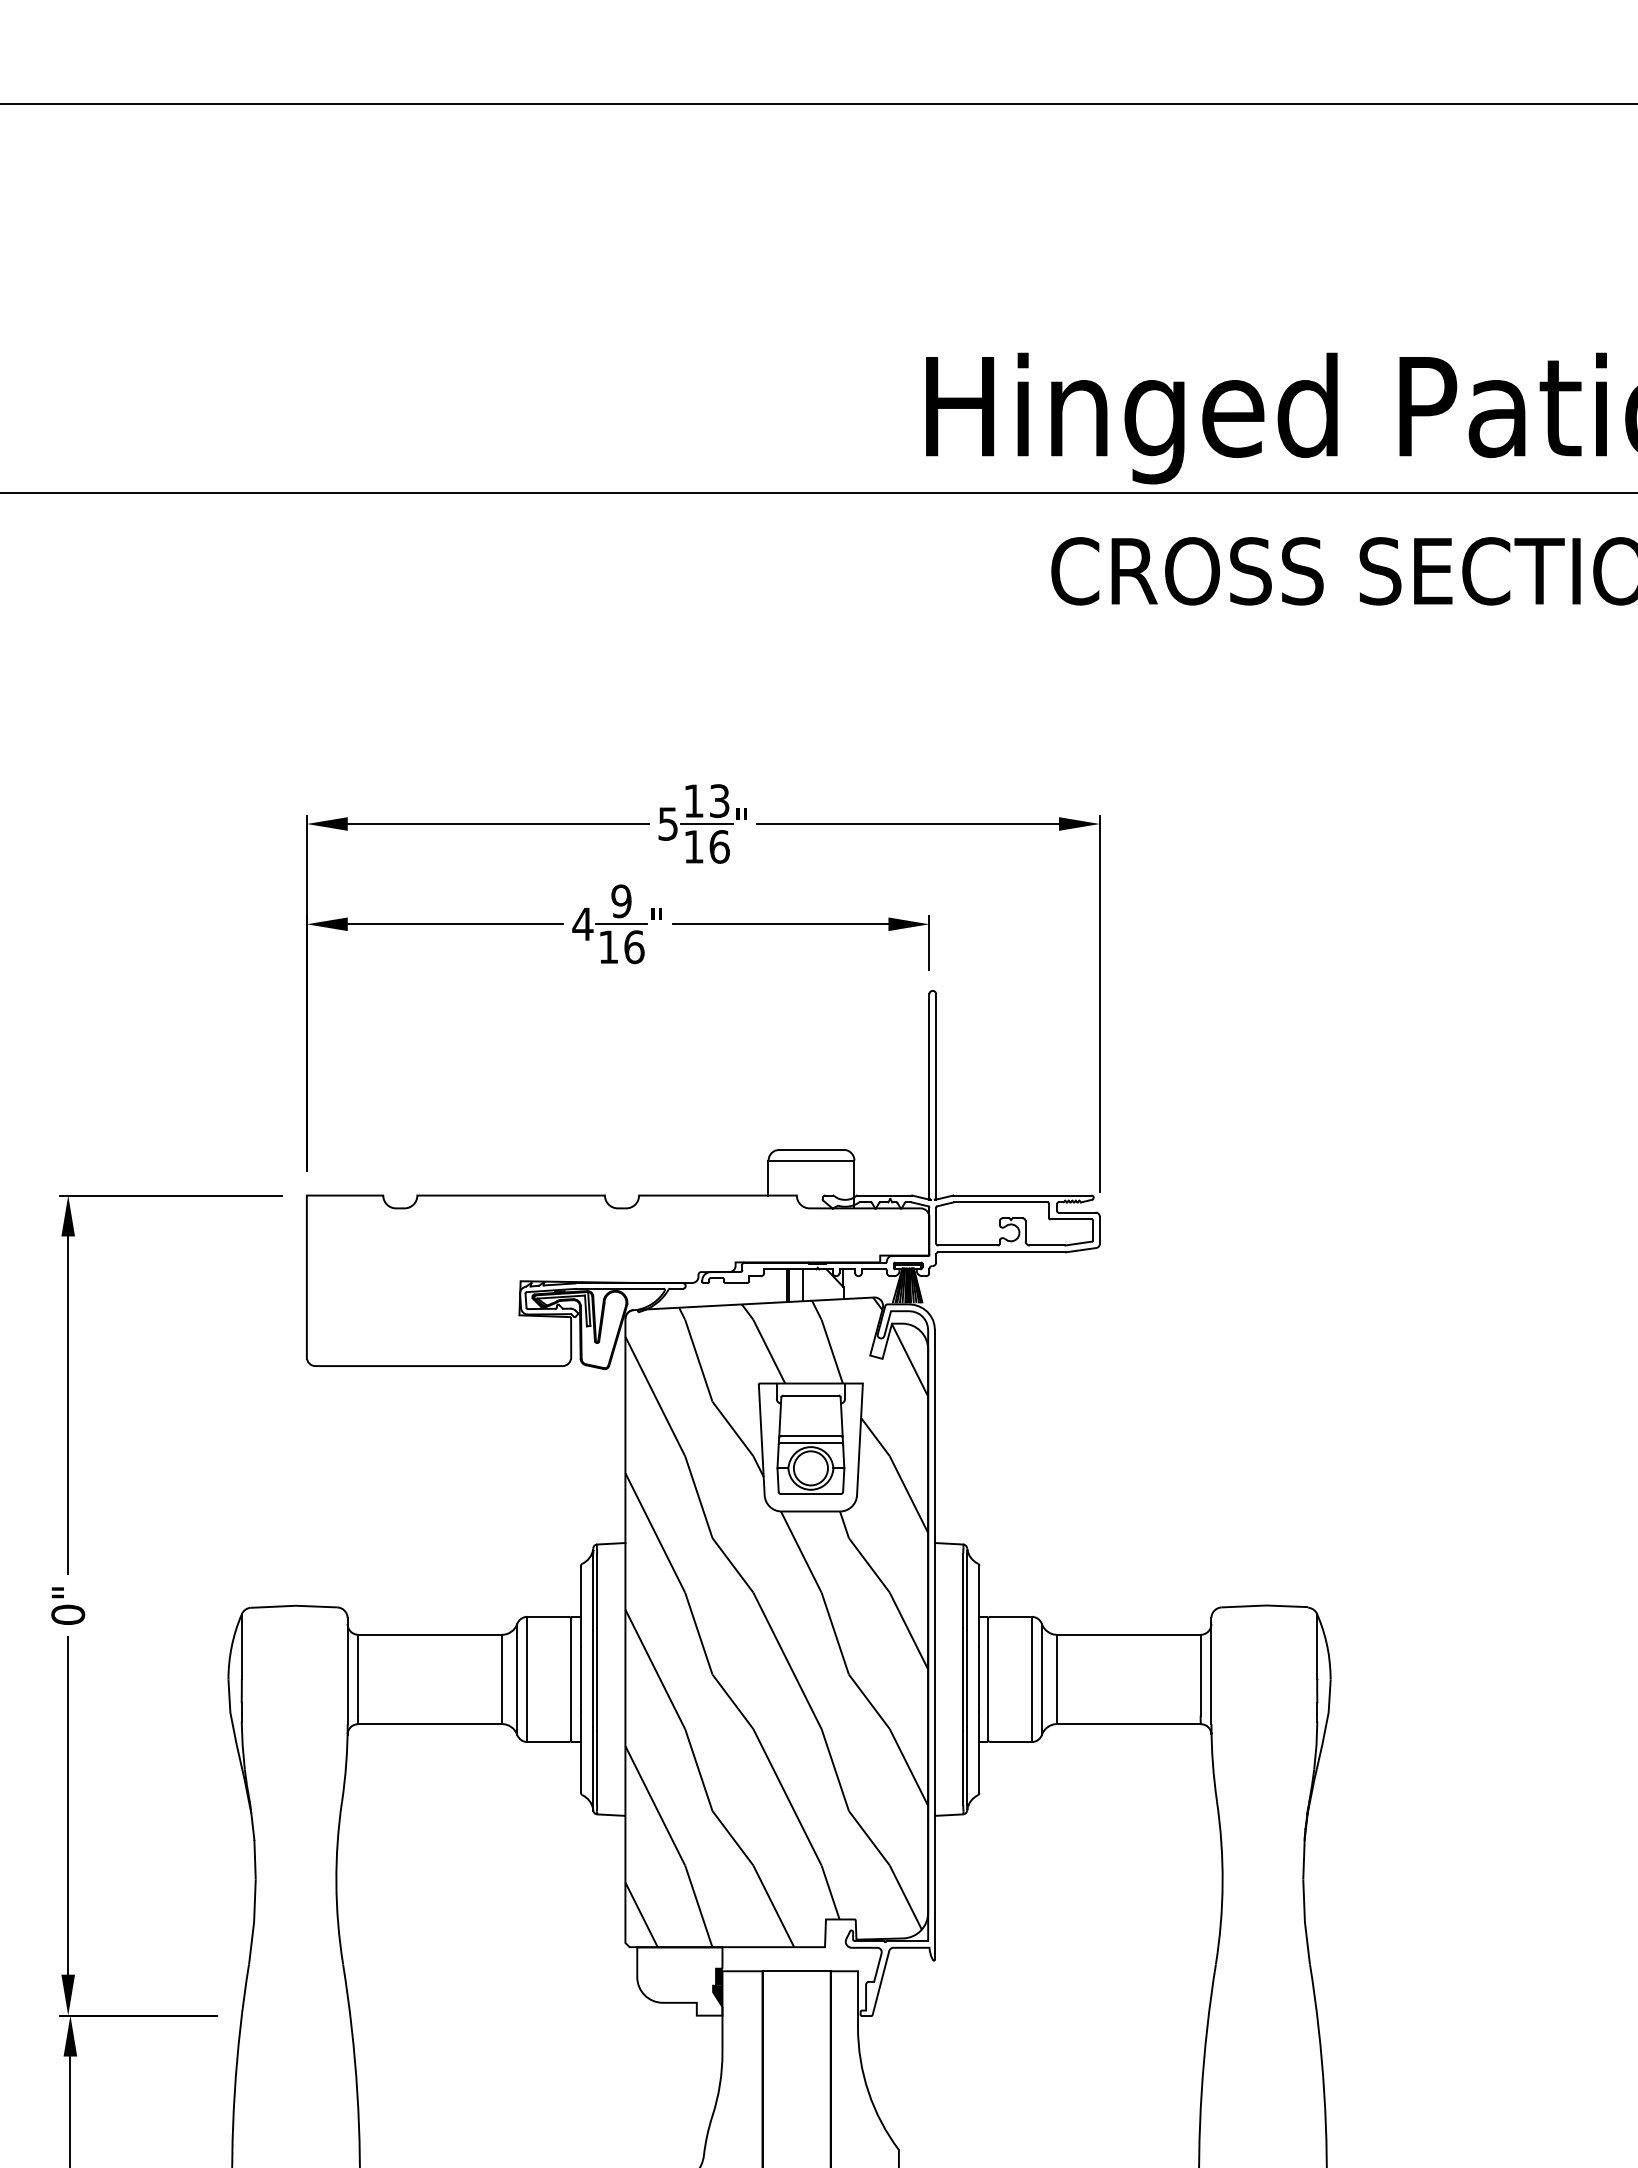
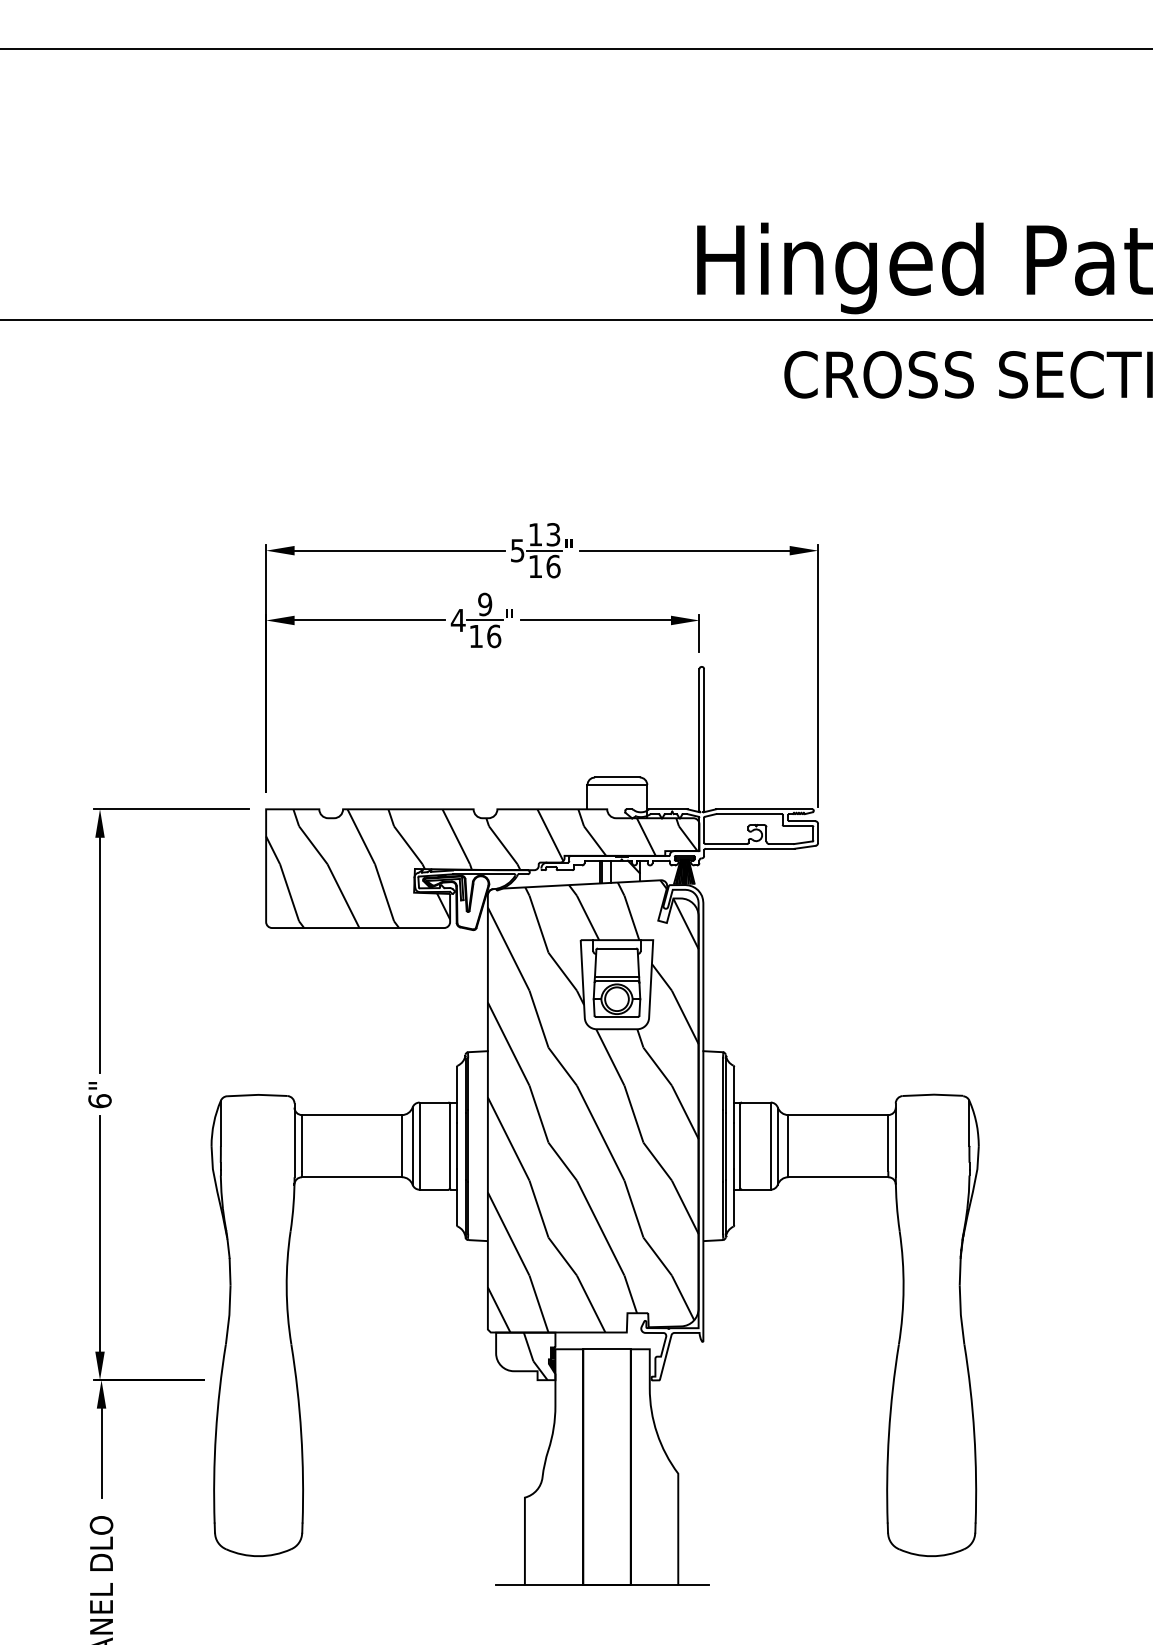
hatch: (616, 1280) -> (481, 868), added
text: (67, 1615) -> (99, 1101), 0" -> 6"
hatch: (693, 1981) -> (535, 1356), added

